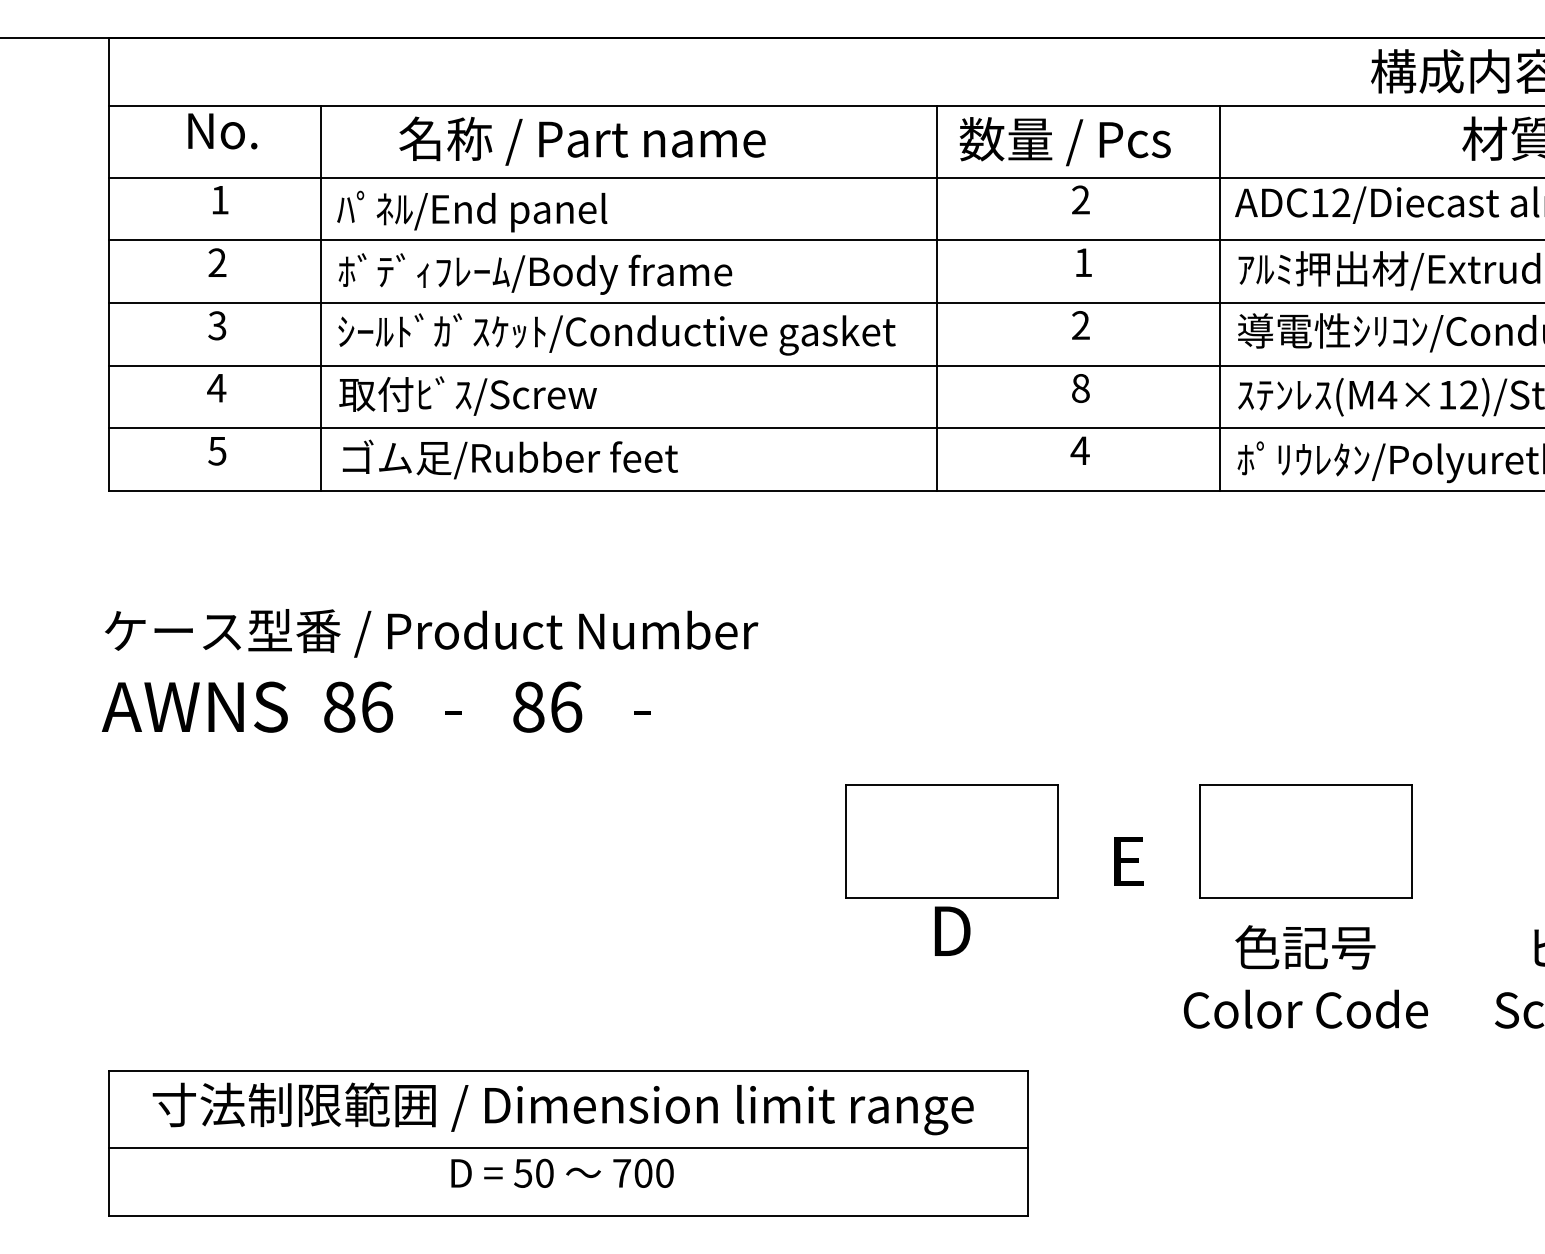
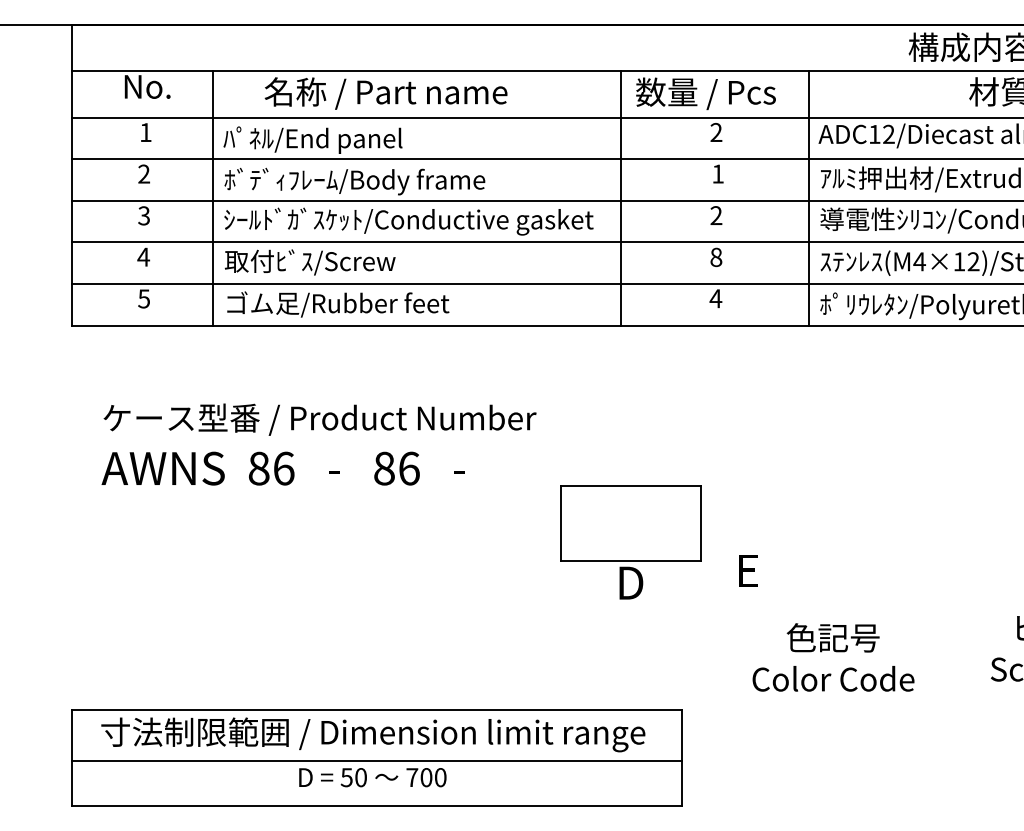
text: (429, 670) -> (318, 444), moved
part: (1305, 841) -> (865, 557), removed
part: (951, 869) -> (630, 542), moved
text: (1305, 977) -> (833, 657), moved

